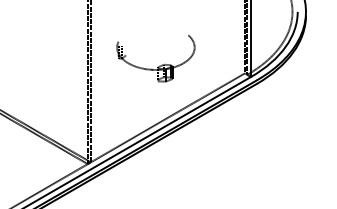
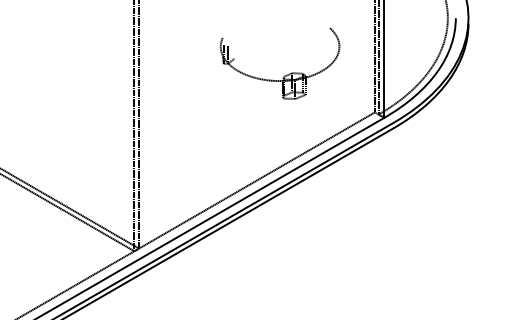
part: (159, 65) -> (285, 74), moved

